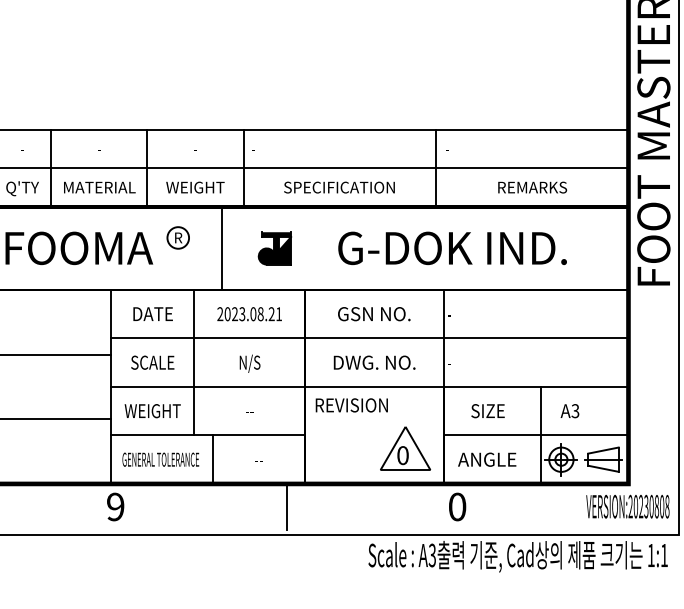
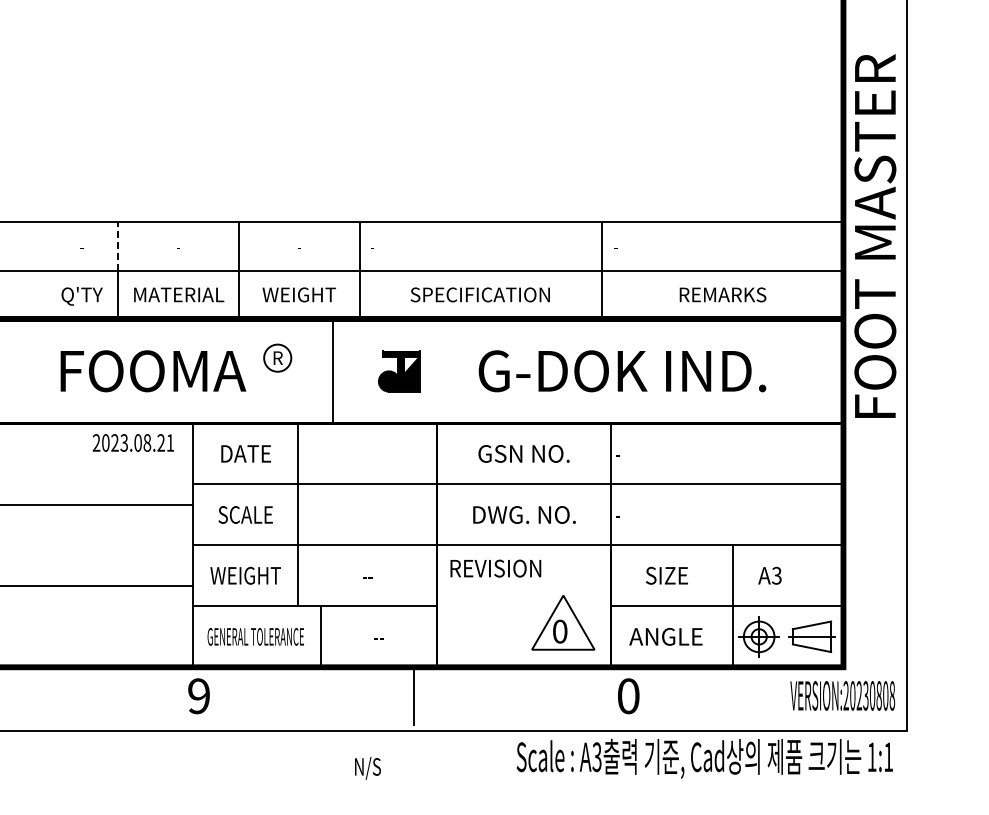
line: (51, 149) -> (118, 246), solid -> dashed
text: (248, 313) -> (132, 442), moved
text: (249, 363) -> (367, 767), moved

